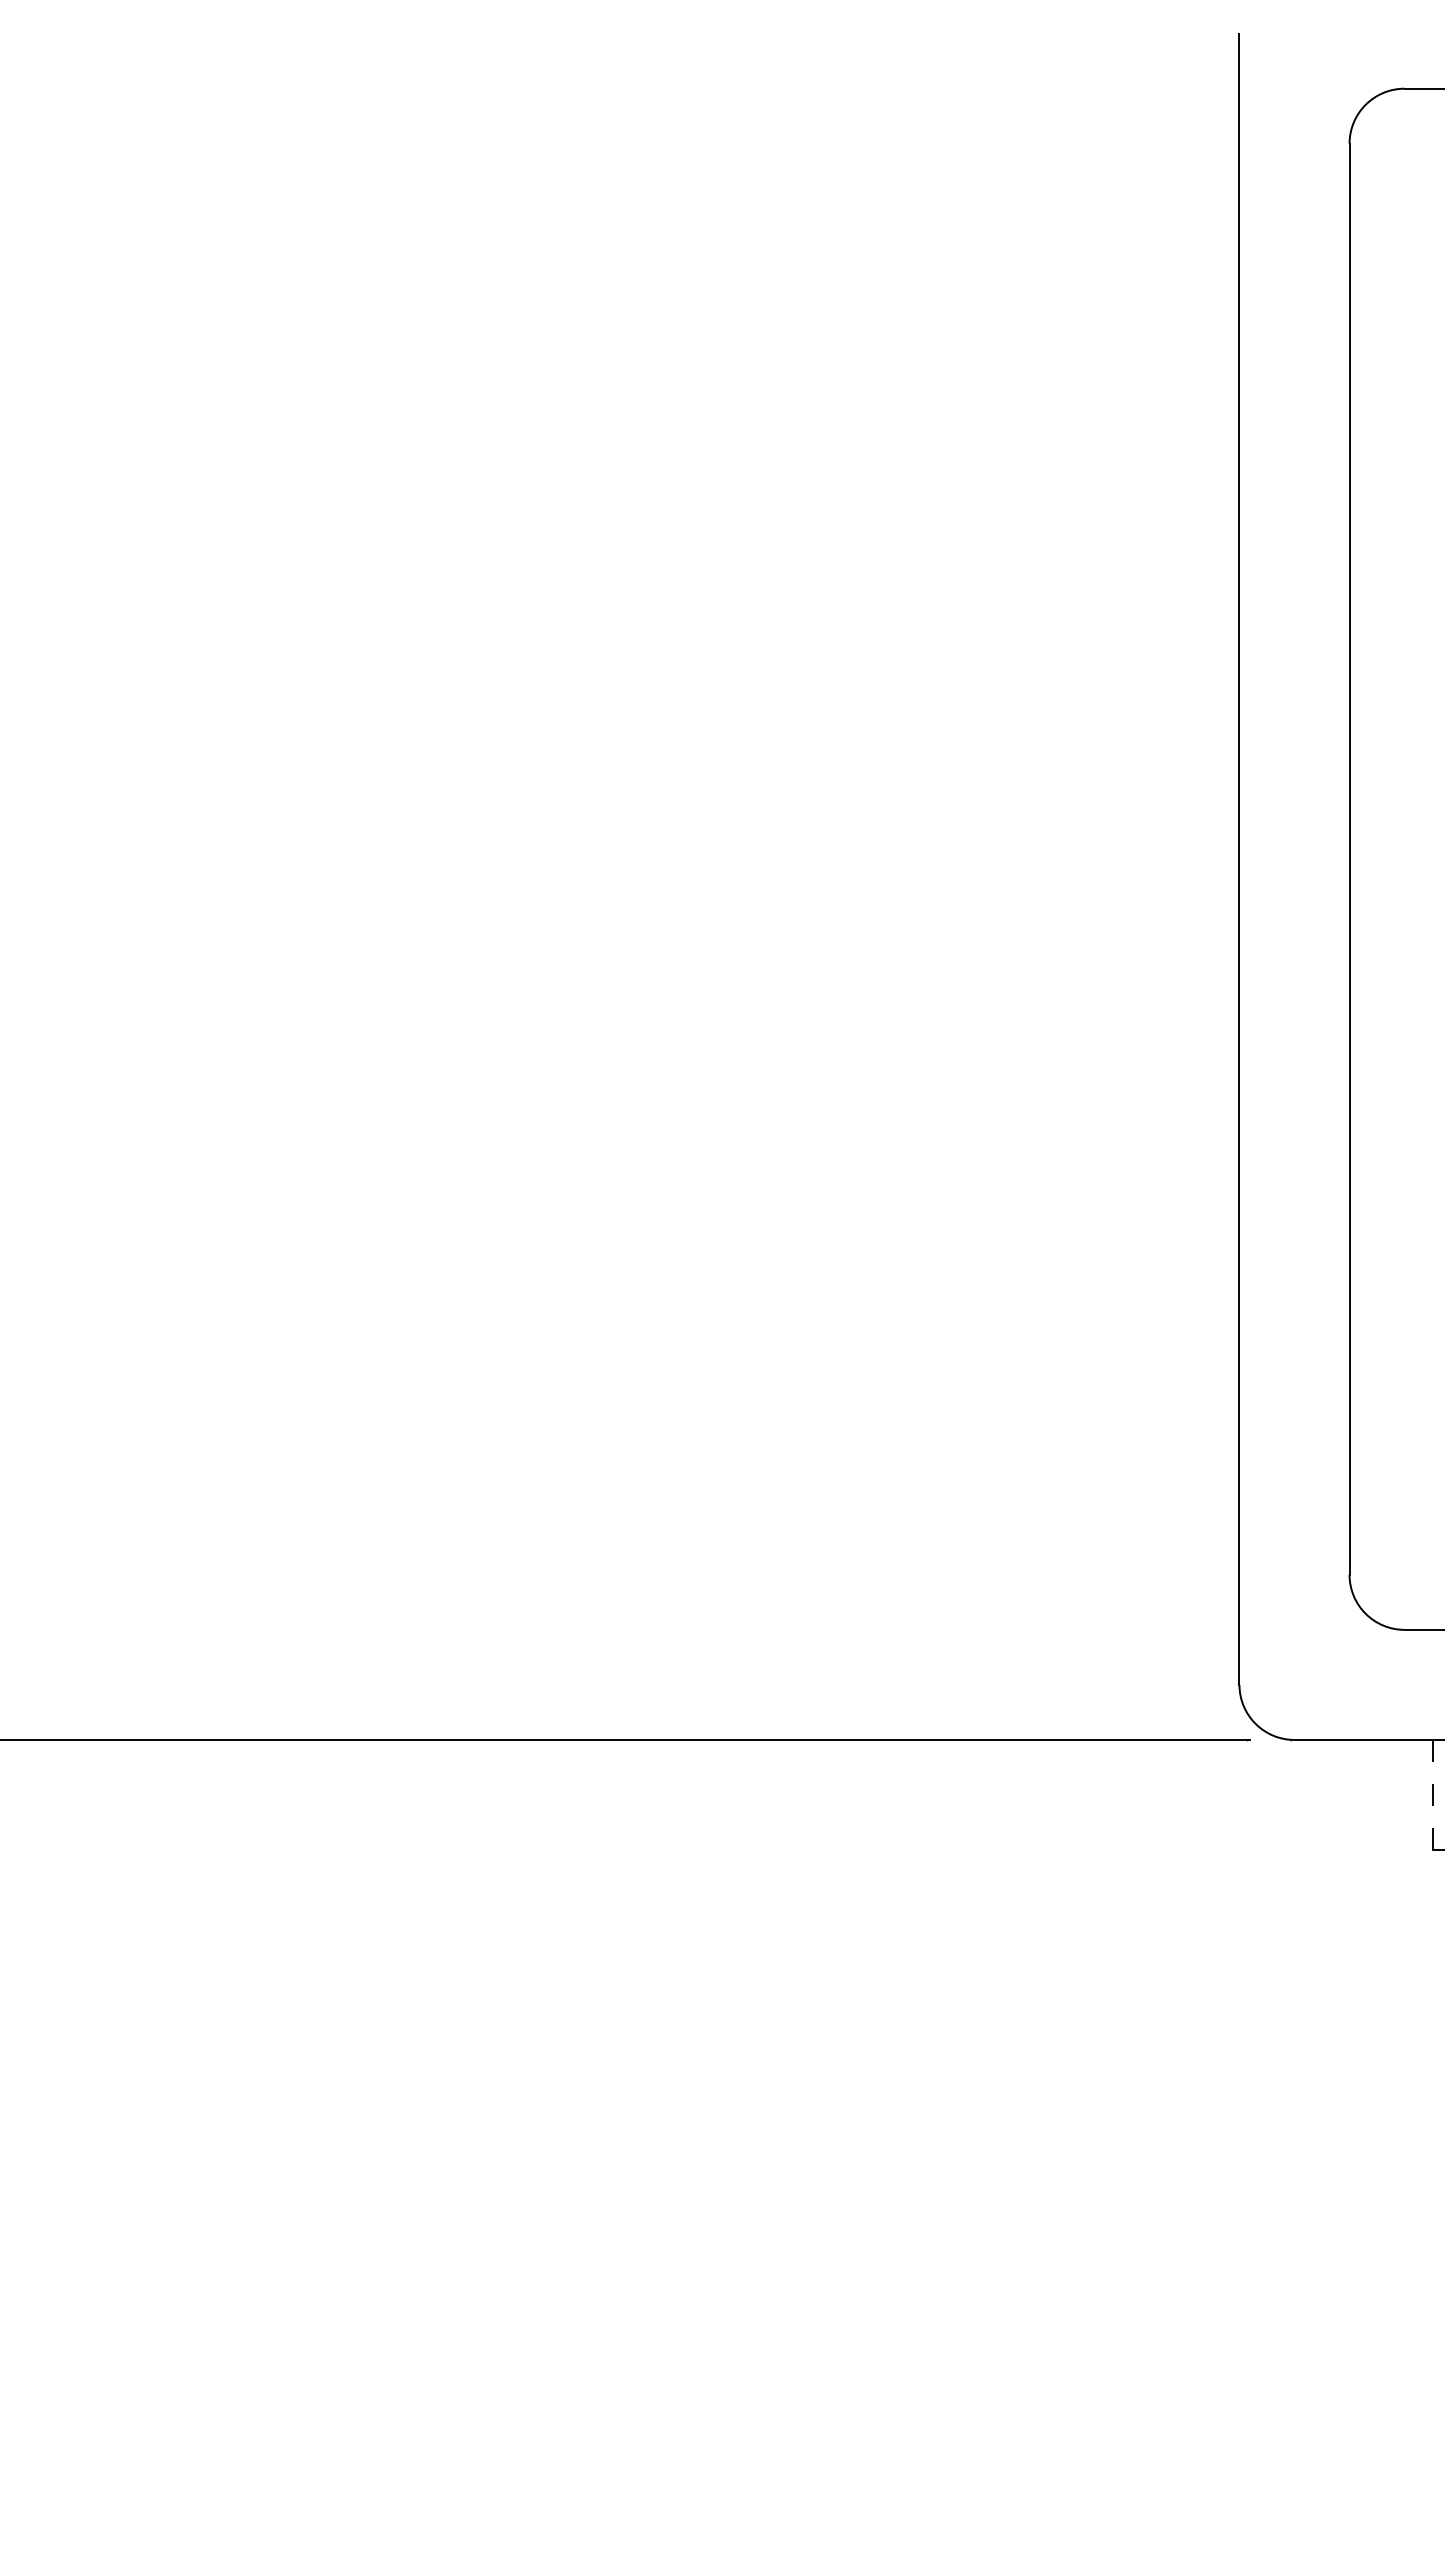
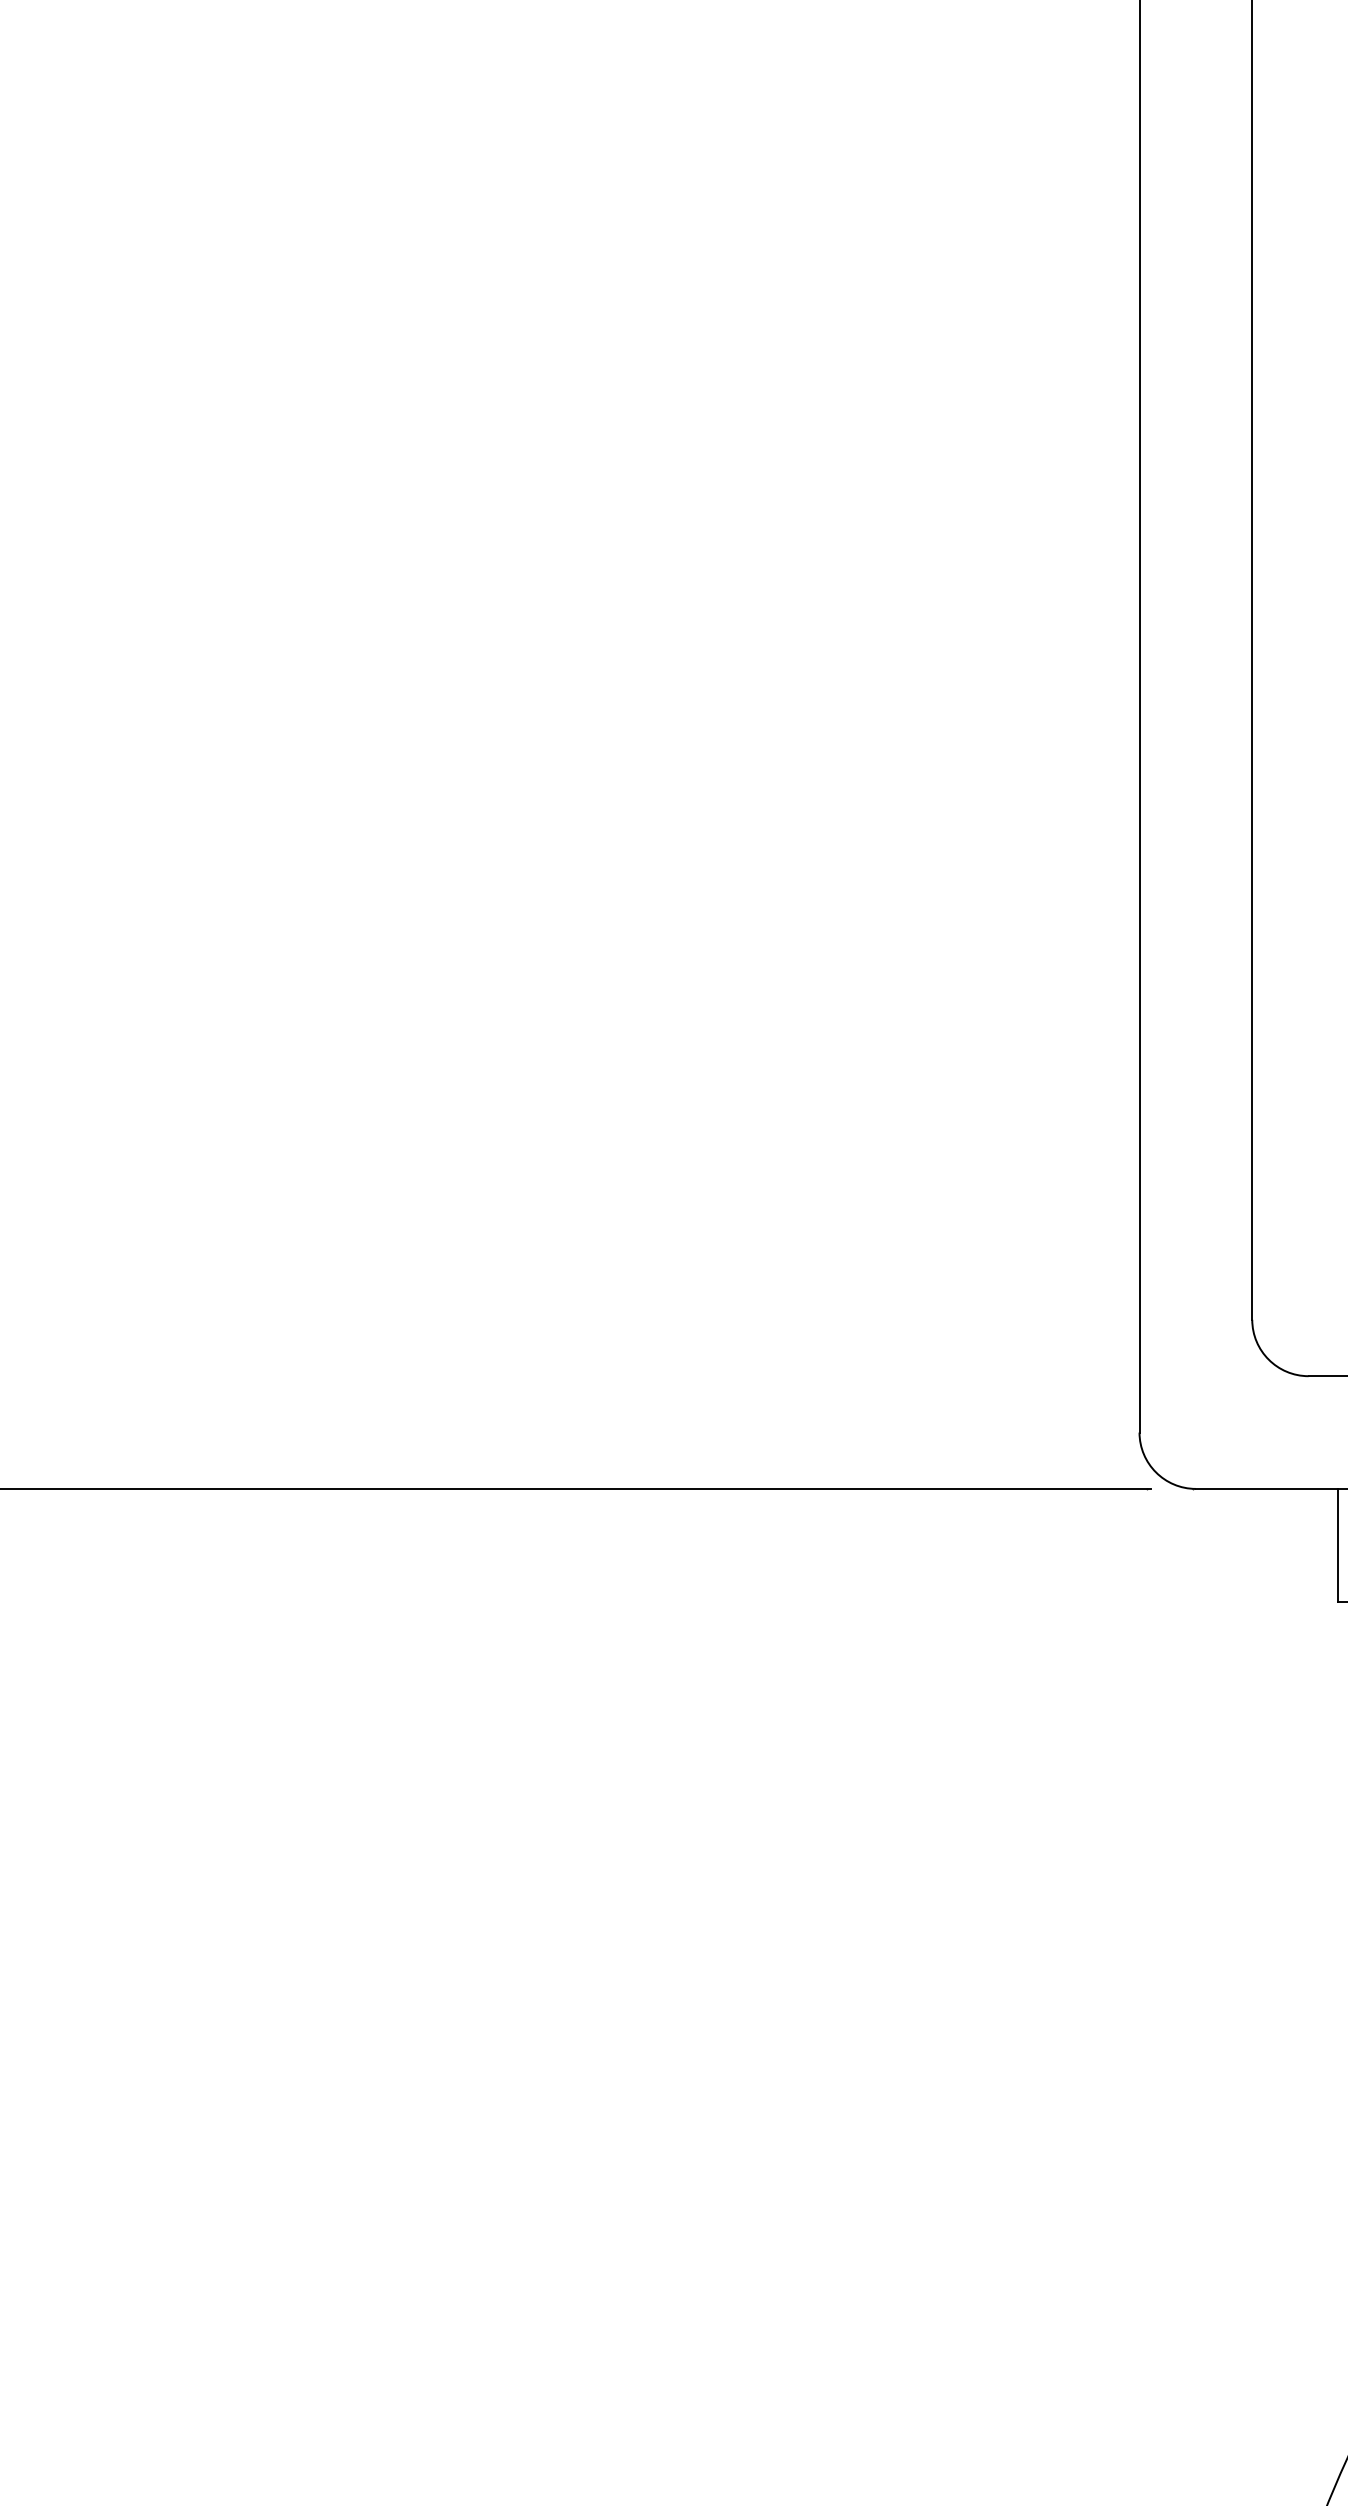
line: (1433, 1795) -> (1338, 1545), dashed -> solid

